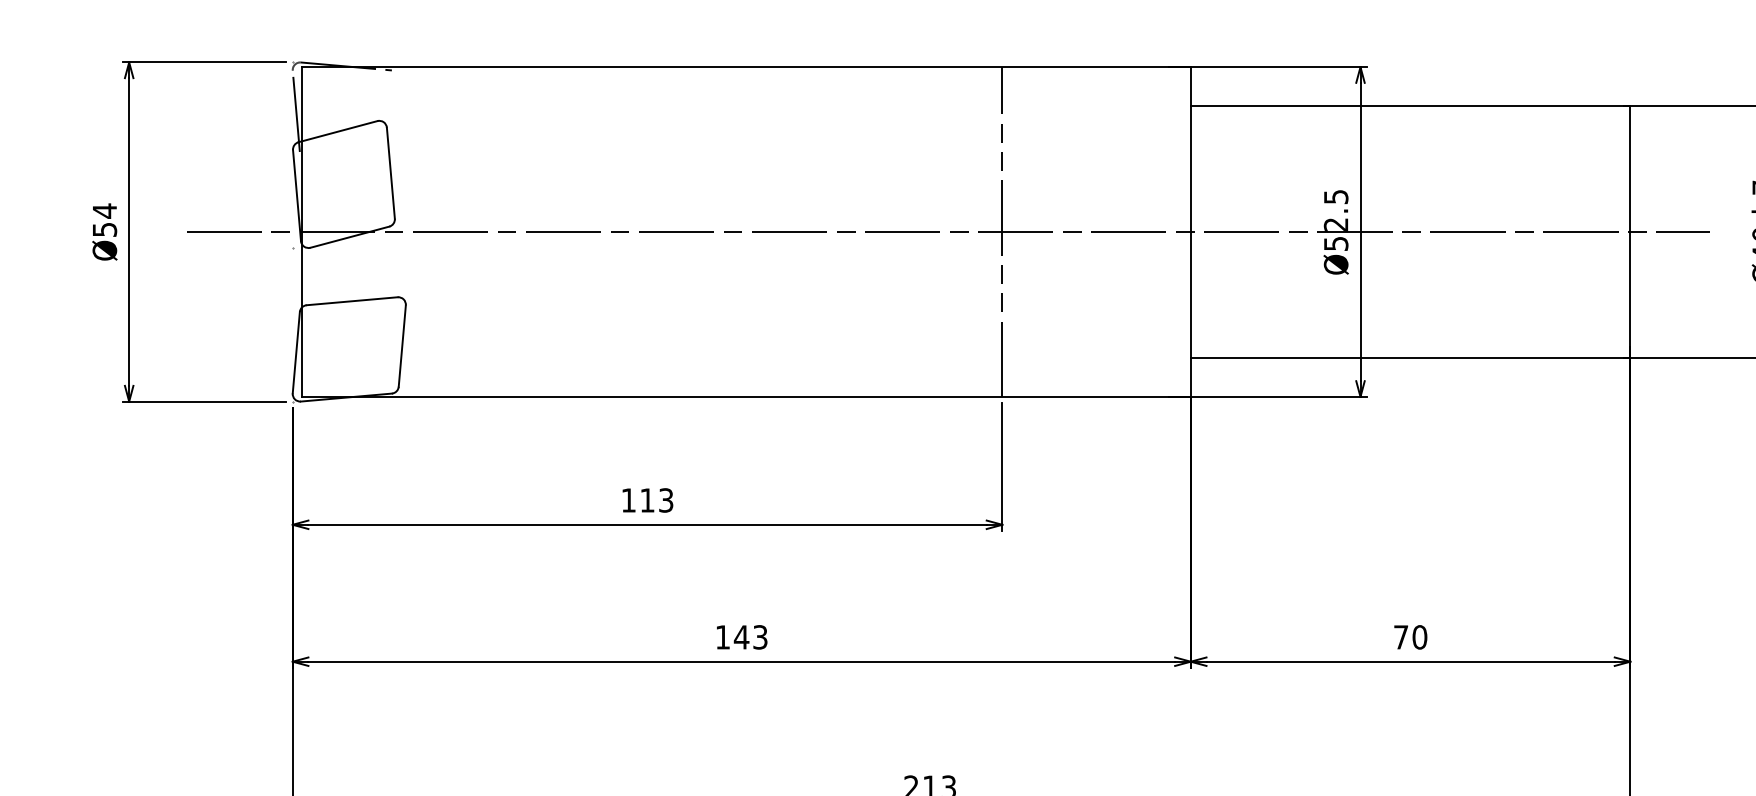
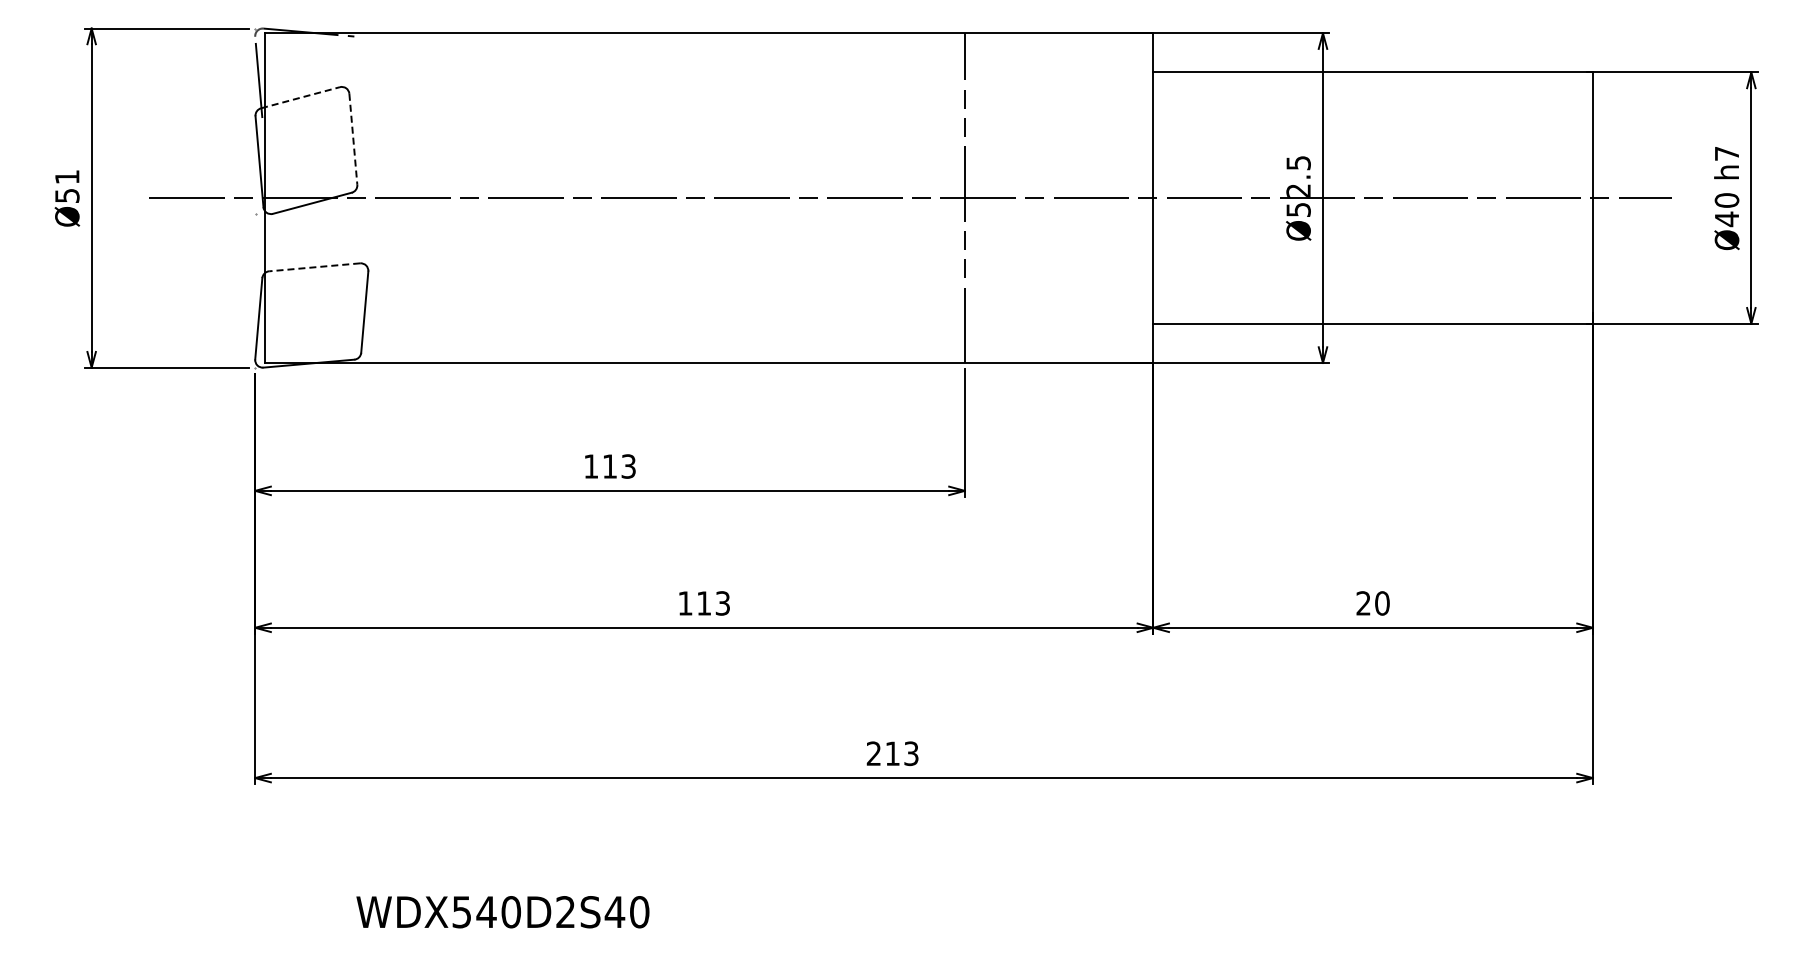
line: (338, 131) -> (300, 97), solid -> dashed
line: (391, 173) -> (353, 139), solid -> dashed
text: (105, 210) -> (67, 176), Ø54 -> Ø51
line: (352, 301) -> (314, 267), solid -> dashed
text: (741, 637) -> (703, 603), 143 -> 113
text: (1401, 637) -> (1363, 603), 70 -> 20

